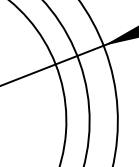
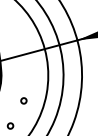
part: (31, 145) -> (23, 100), added

